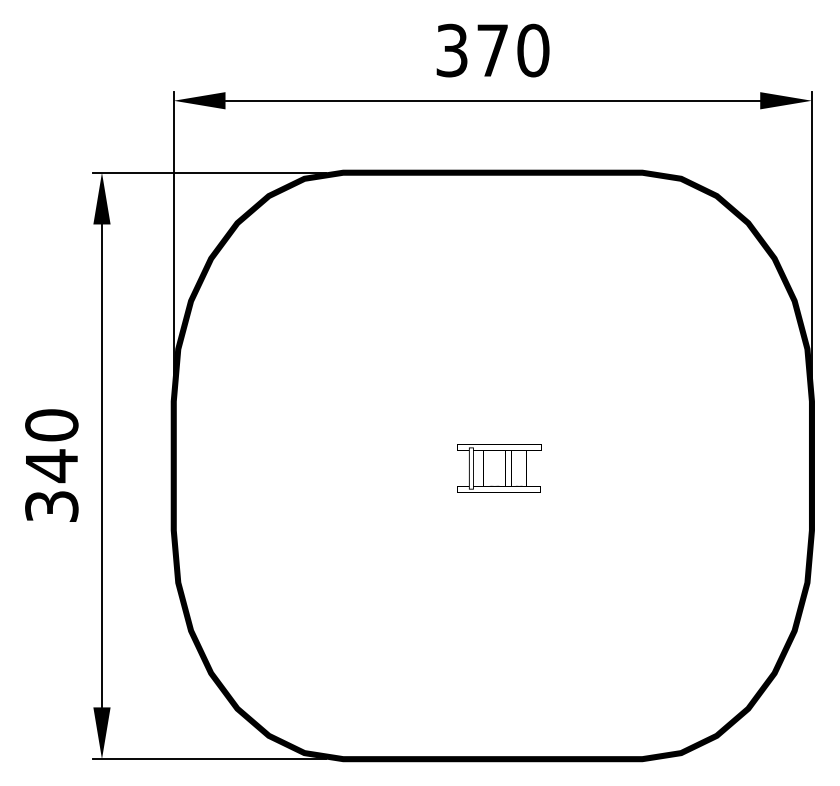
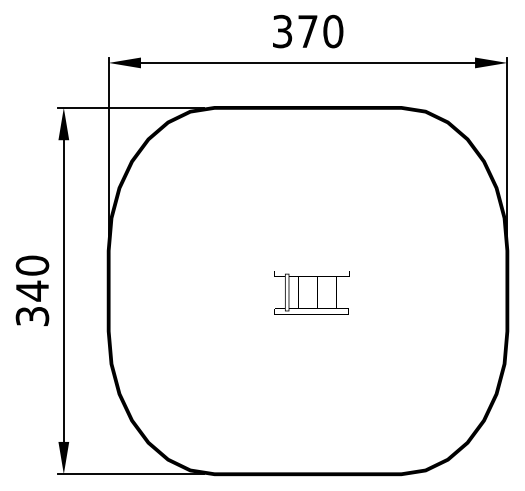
part: (498, 468) -> (311, 292), size x1.43

